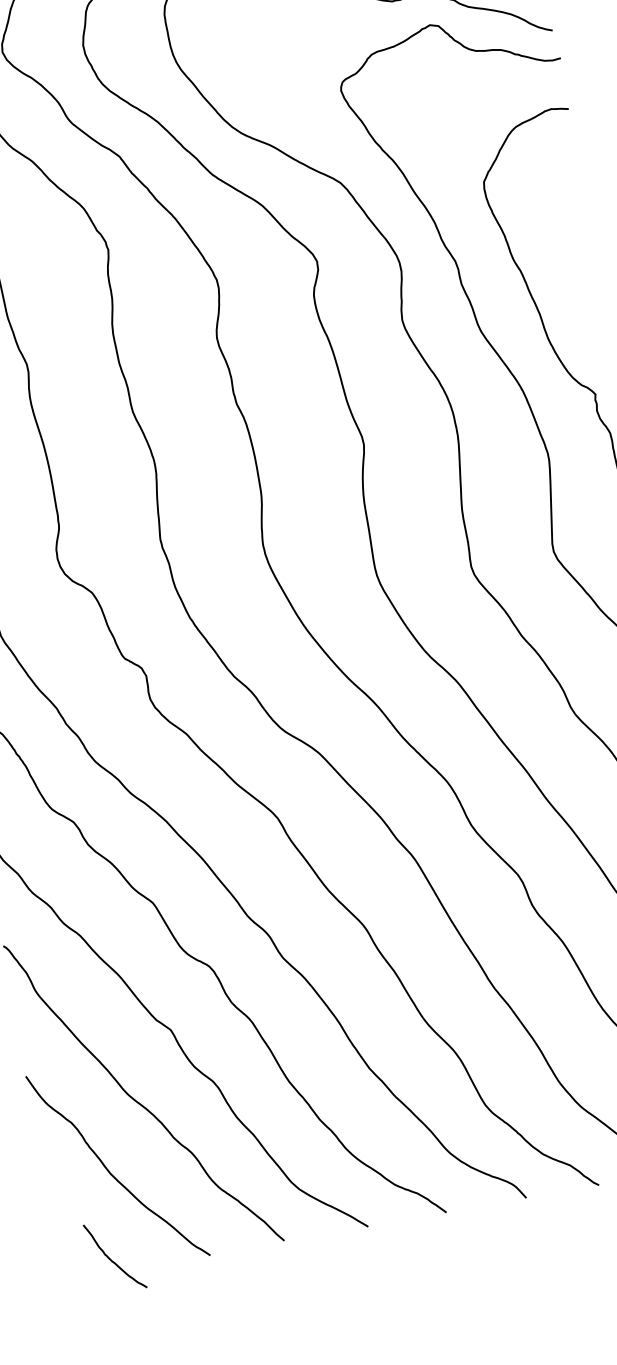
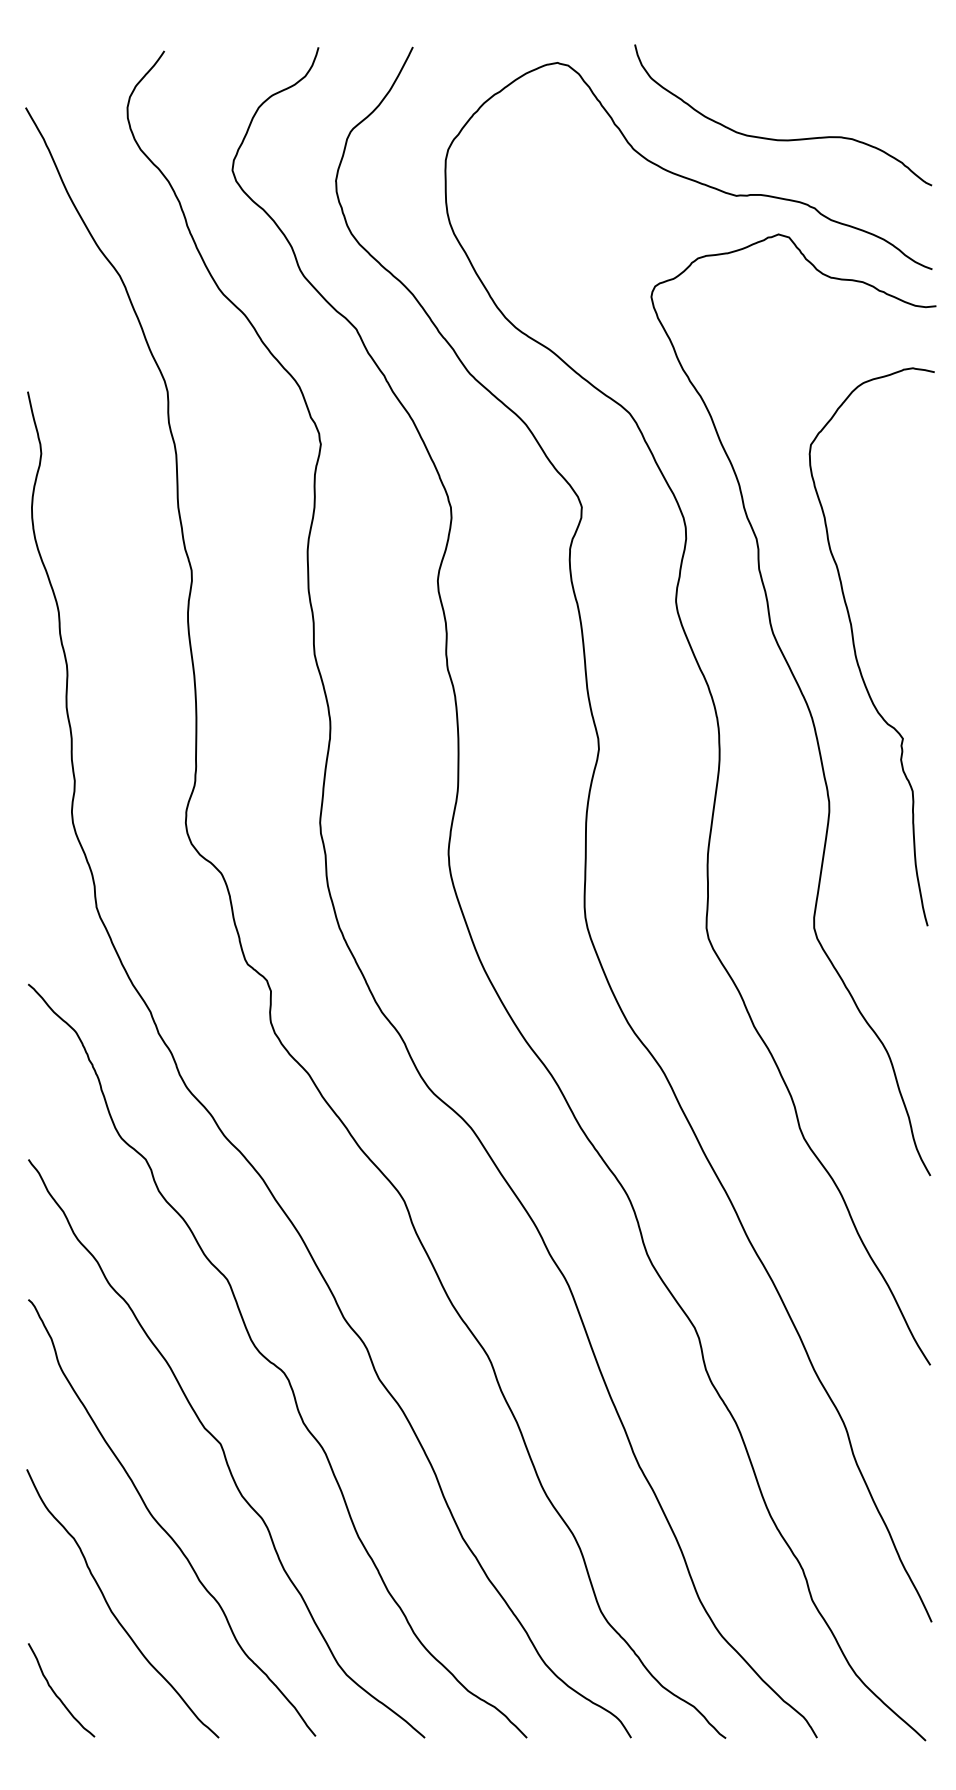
curve: (111, 1259) -> (56, 1693), moved

